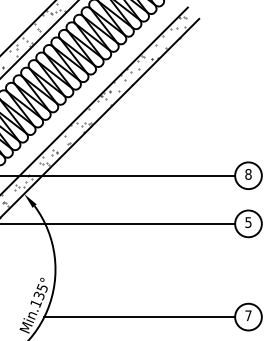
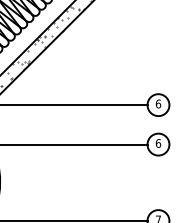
text: (248, 174) -> (158, 104), 8 -> 6
text: (248, 222) -> (158, 143), 5 -> 6

